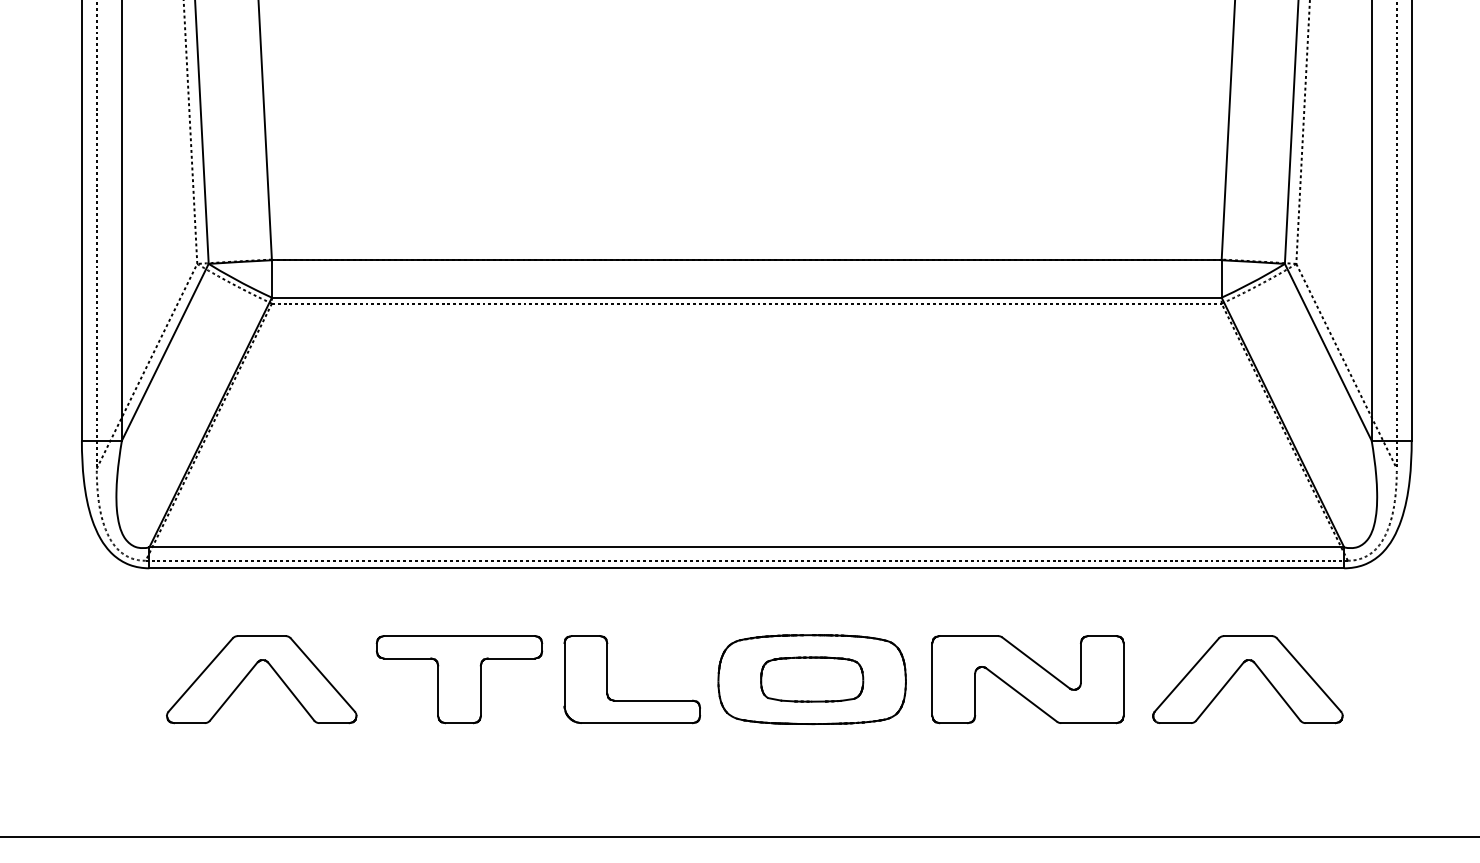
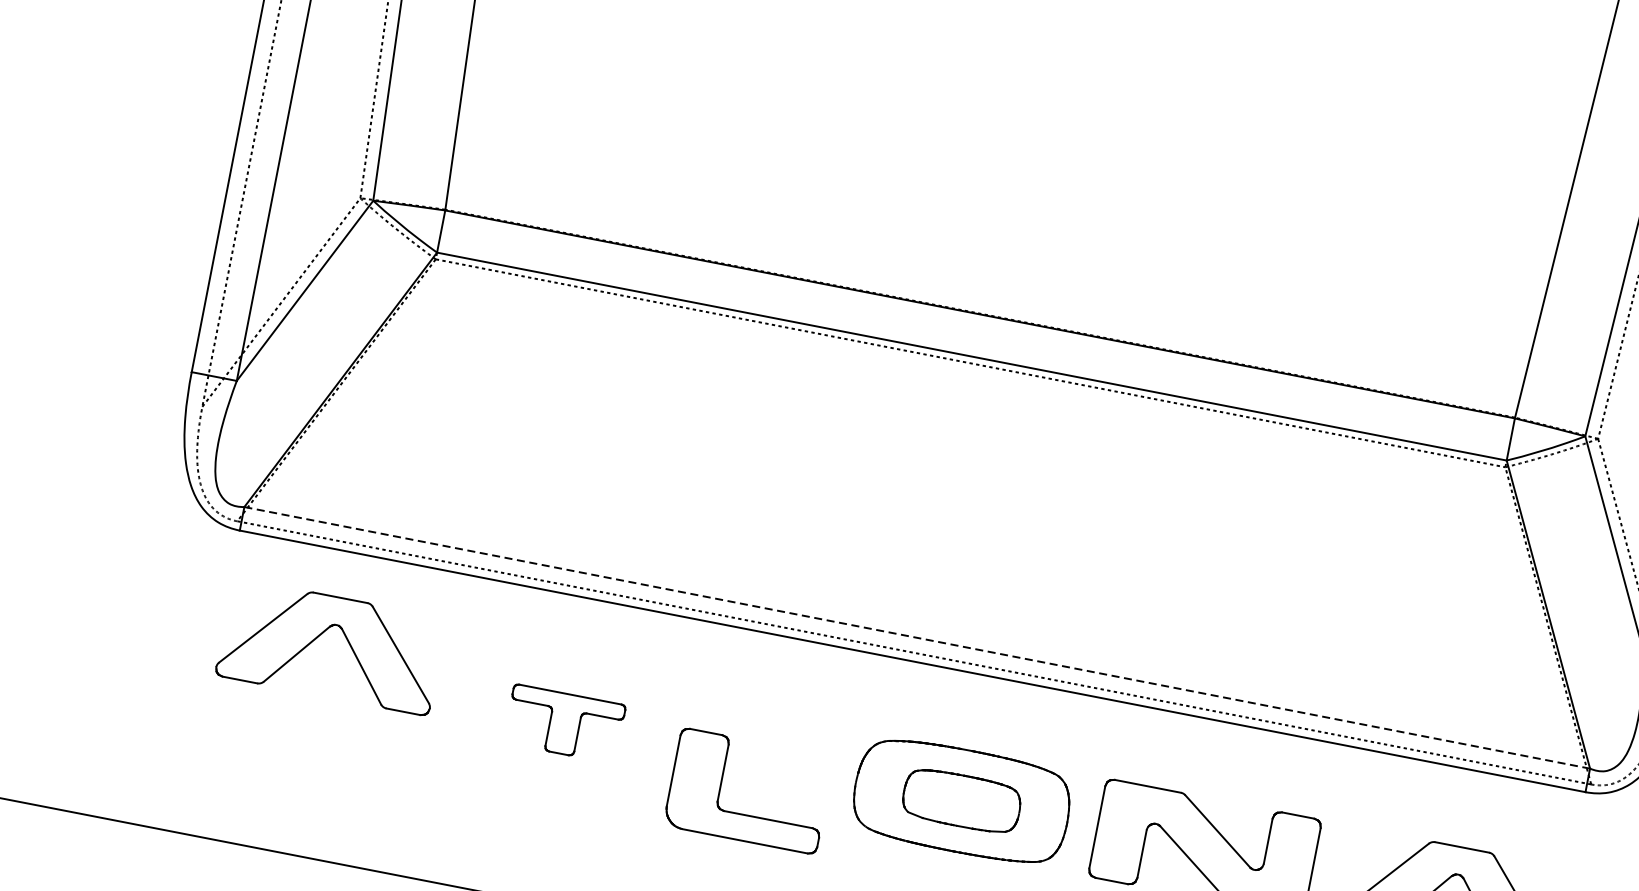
line: (747, 547) -> (917, 638), solid -> dashed
part: (252, 670) -> (322, 634), moved
part: (459, 679) -> (564, 723), size x0.6
part: (631, 700) -> (743, 814), moved

